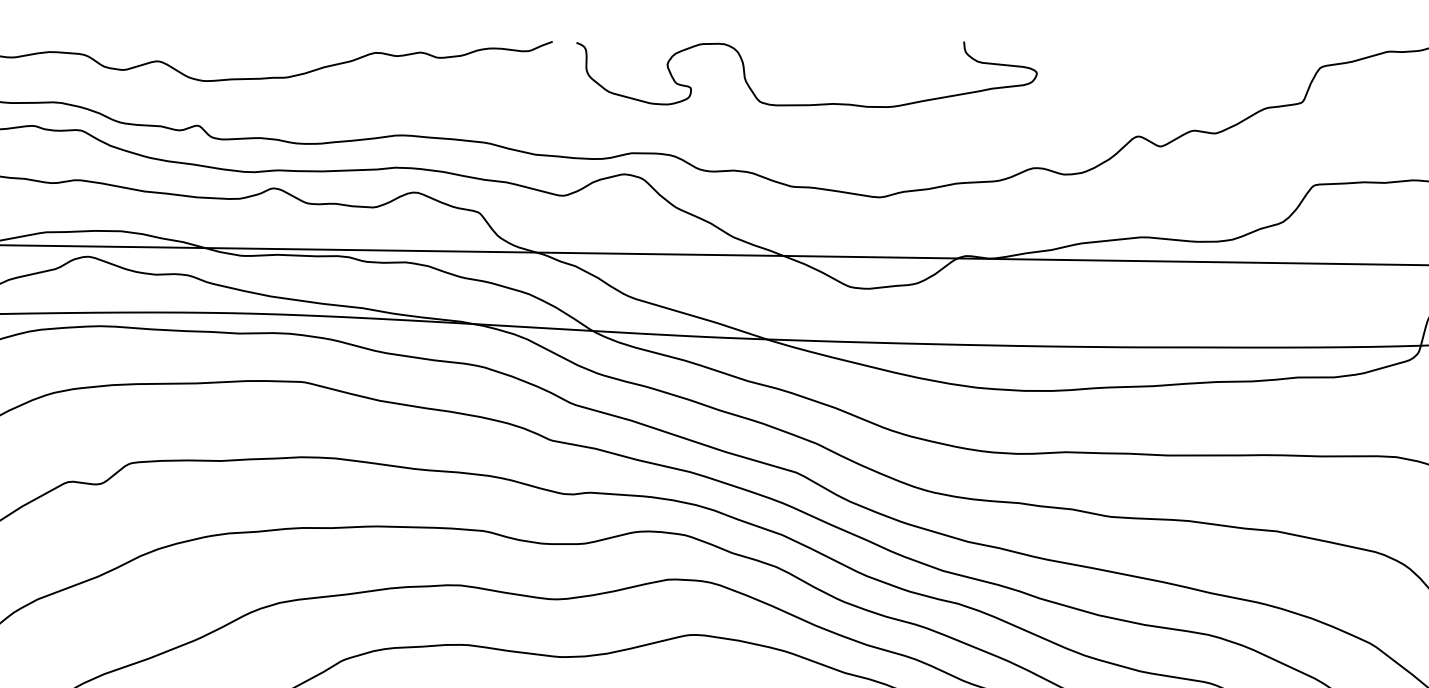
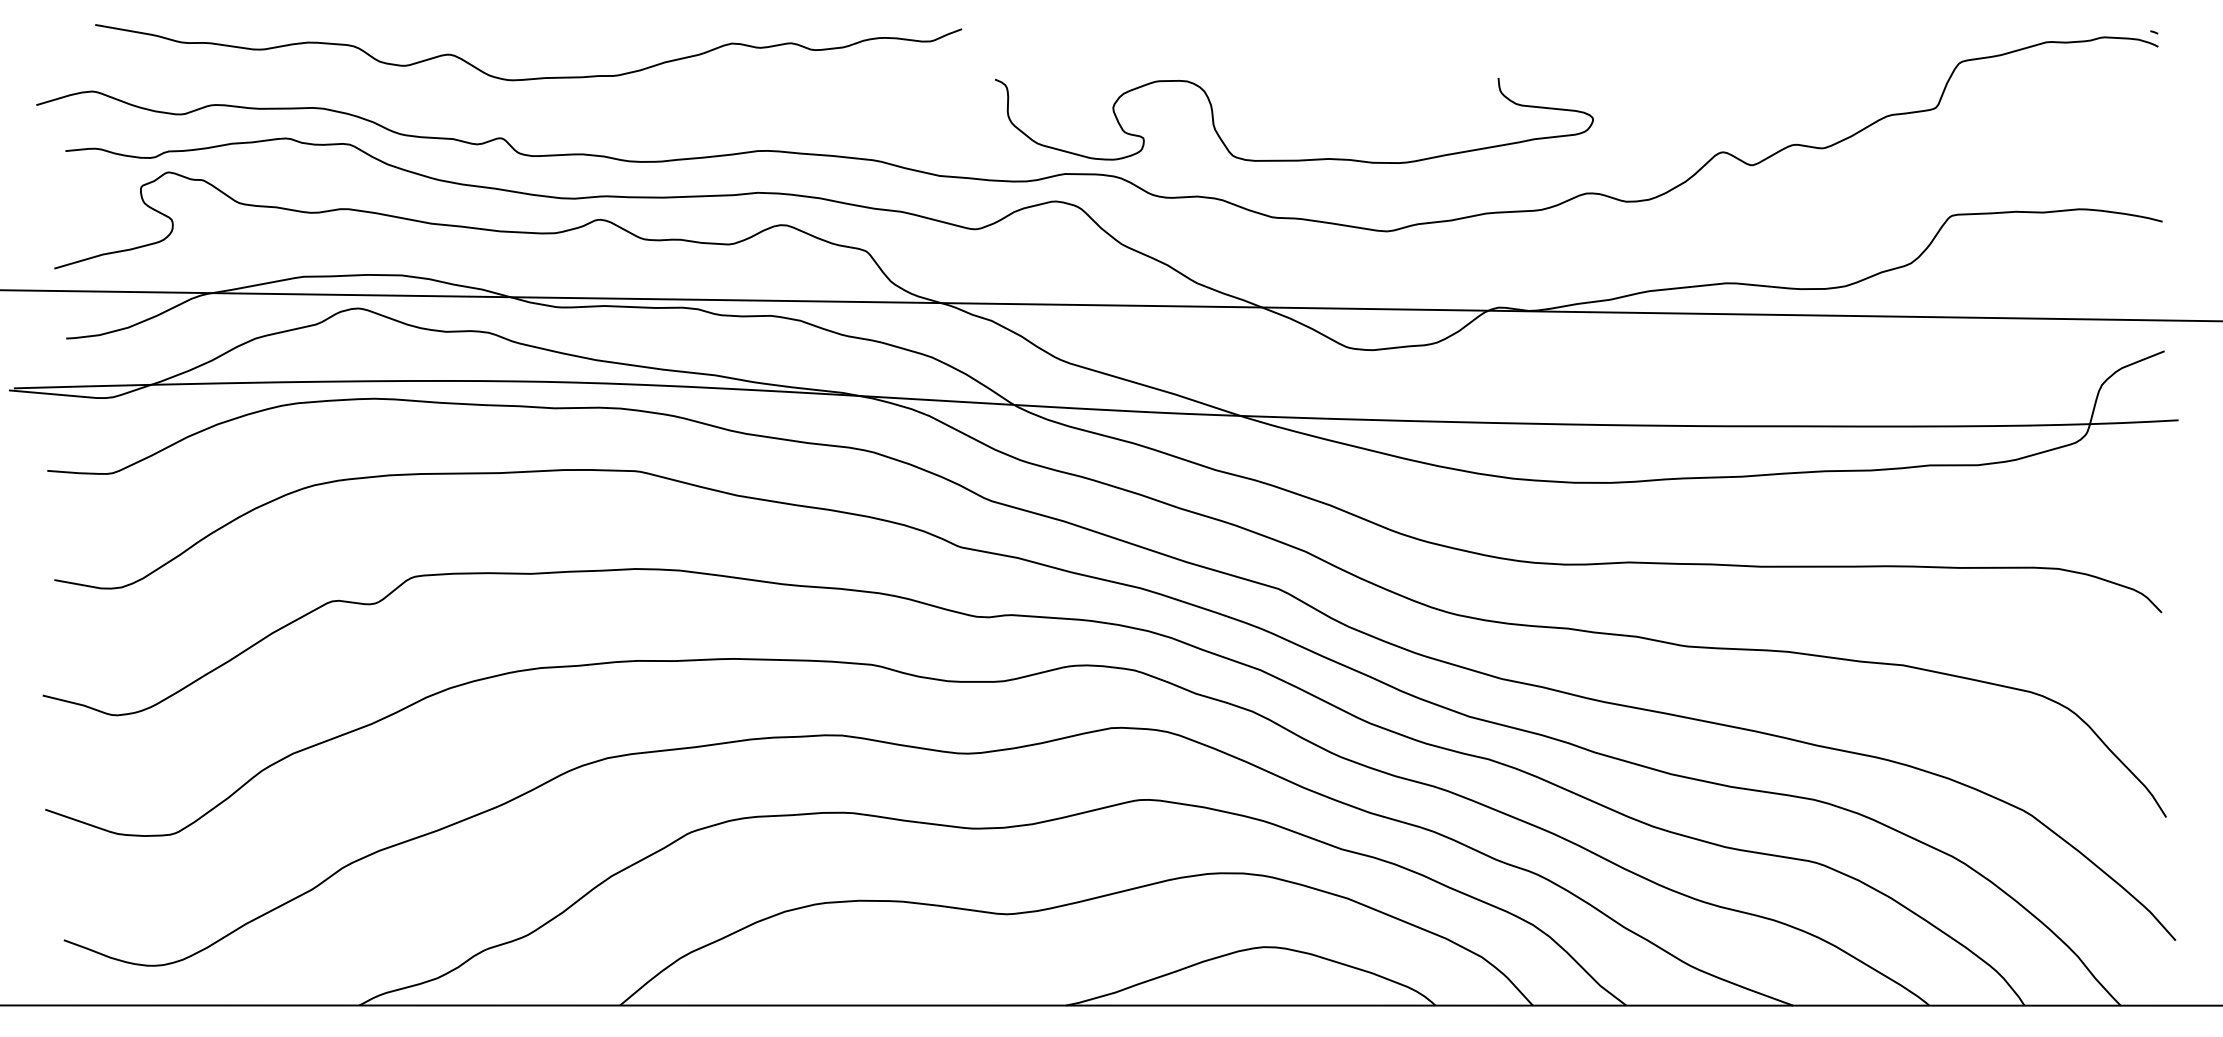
curve: (806, 104) -> (1293, 159), moved

